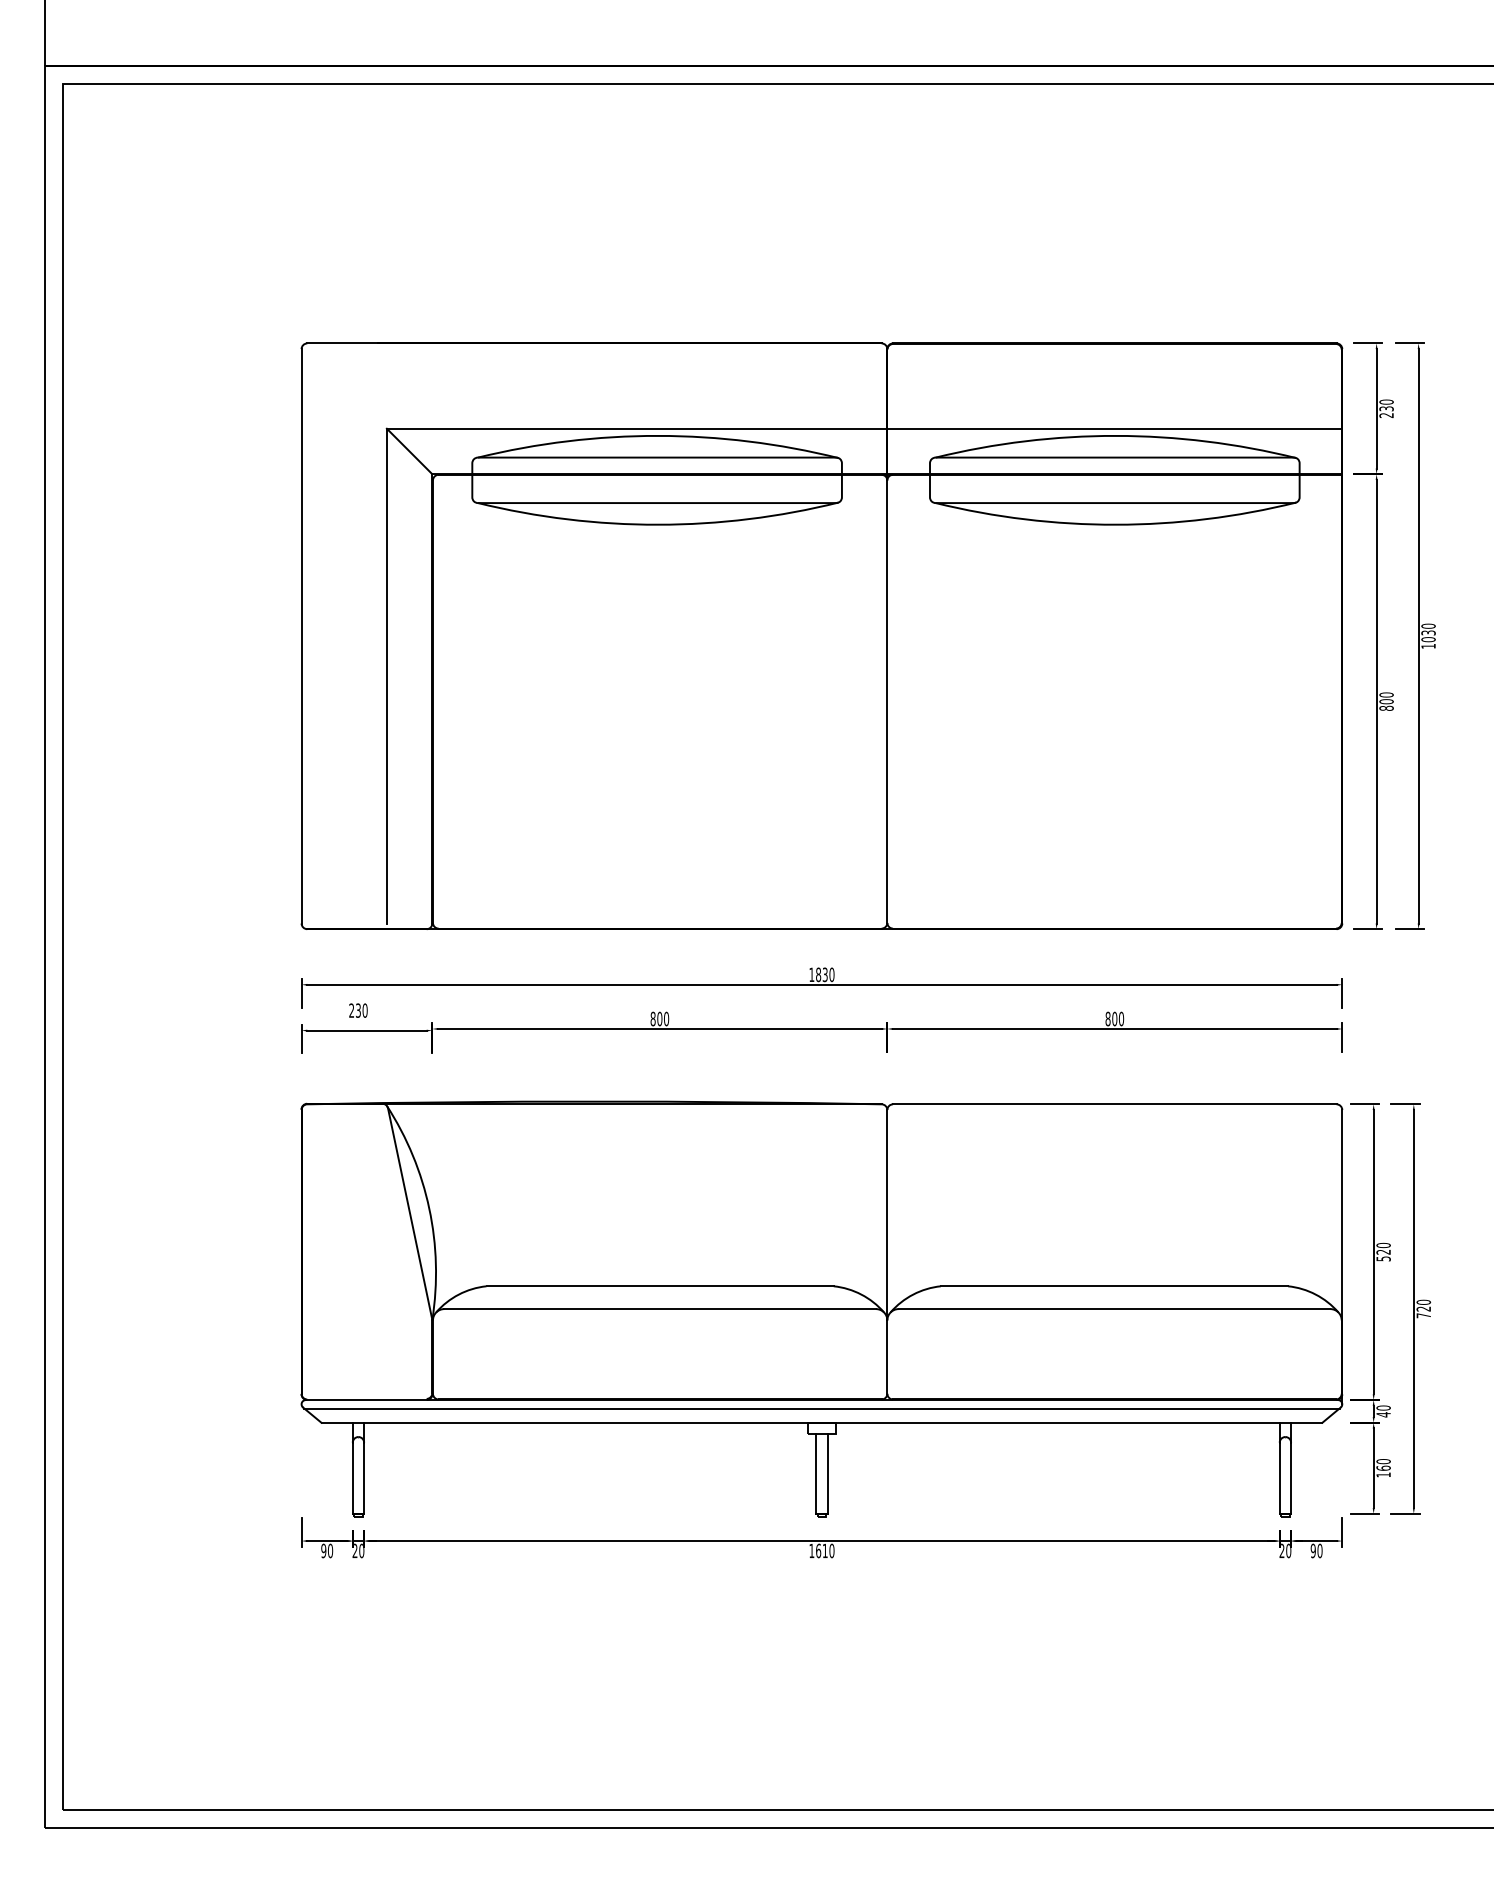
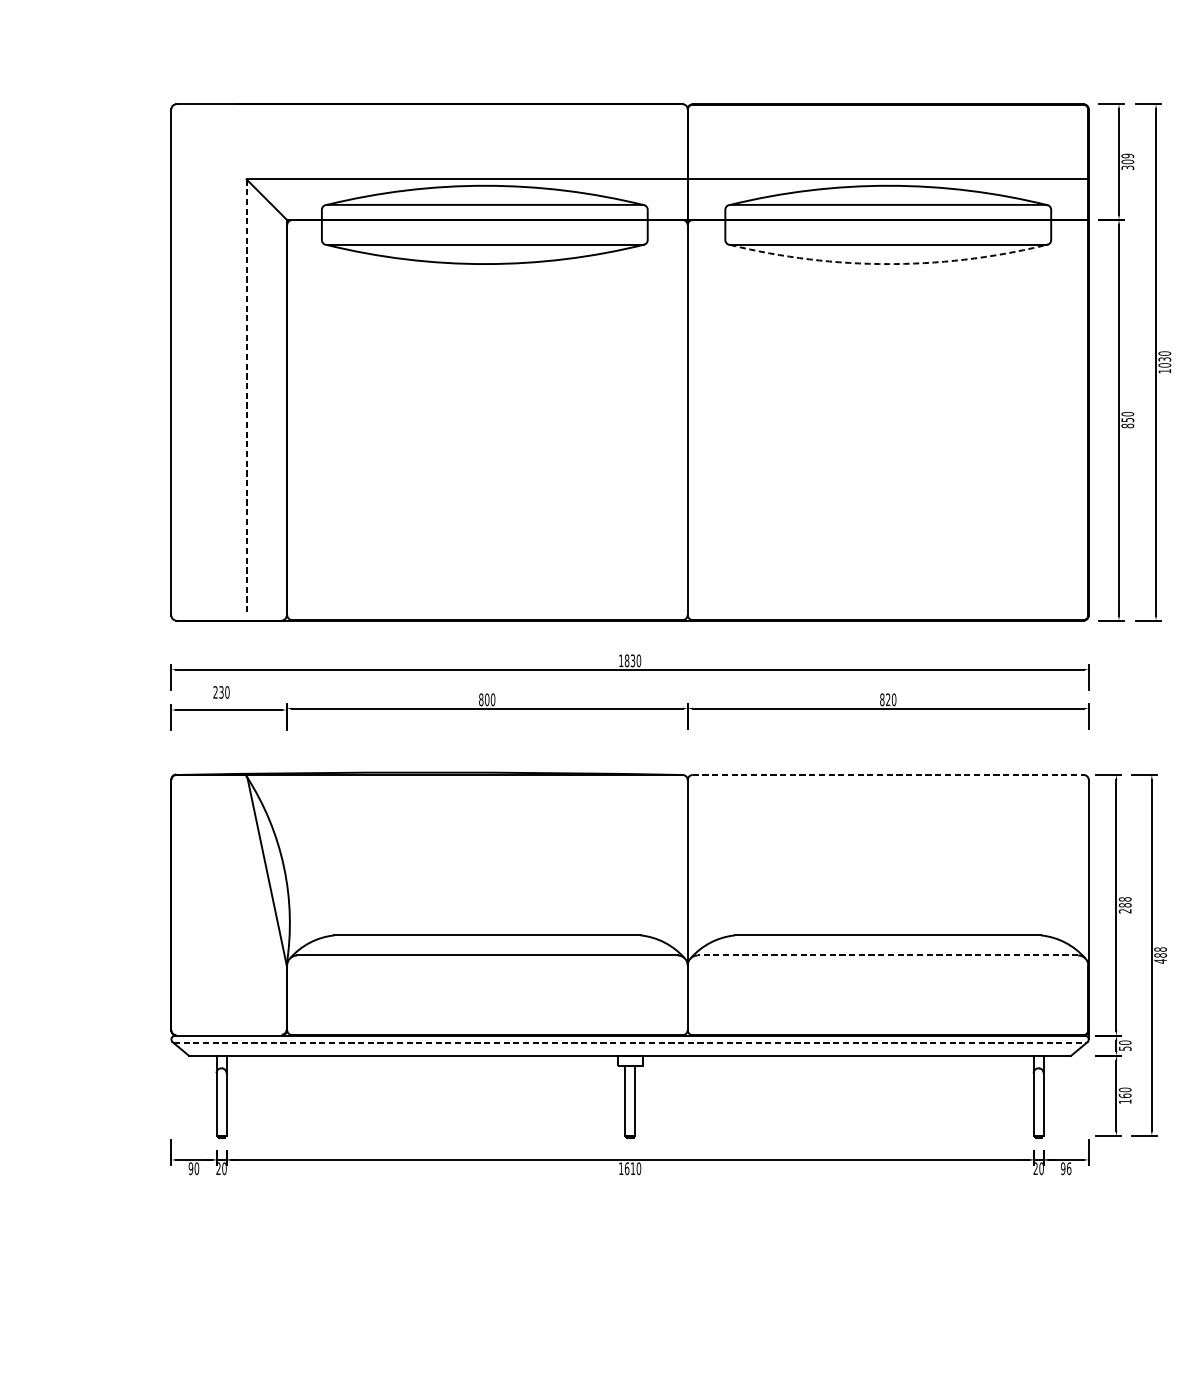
text: (1386, 408) -> (1127, 161), 230 -> 309
arc: (1116, 524) -> (889, 263), solid -> dashed
line: (386, 676) -> (246, 397), solid -> dashed
text: (1386, 701) -> (1127, 419), 800 -> 850
text: (1114, 1018) -> (887, 699), 800 -> 820
line: (1114, 1104) -> (887, 775), solid -> dashed
text: (1383, 1251) -> (1125, 904), 520 -> 288
text: (1423, 1308) -> (1160, 954), 720 -> 488
line: (1114, 1309) -> (887, 955), solid -> dashed
line: (821, 1408) -> (629, 1043), solid -> dashed
text: (1383, 1414) -> (1125, 1048), 40 -> 50
text: (1319, 1550) -> (1068, 1168), 90 -> 96

